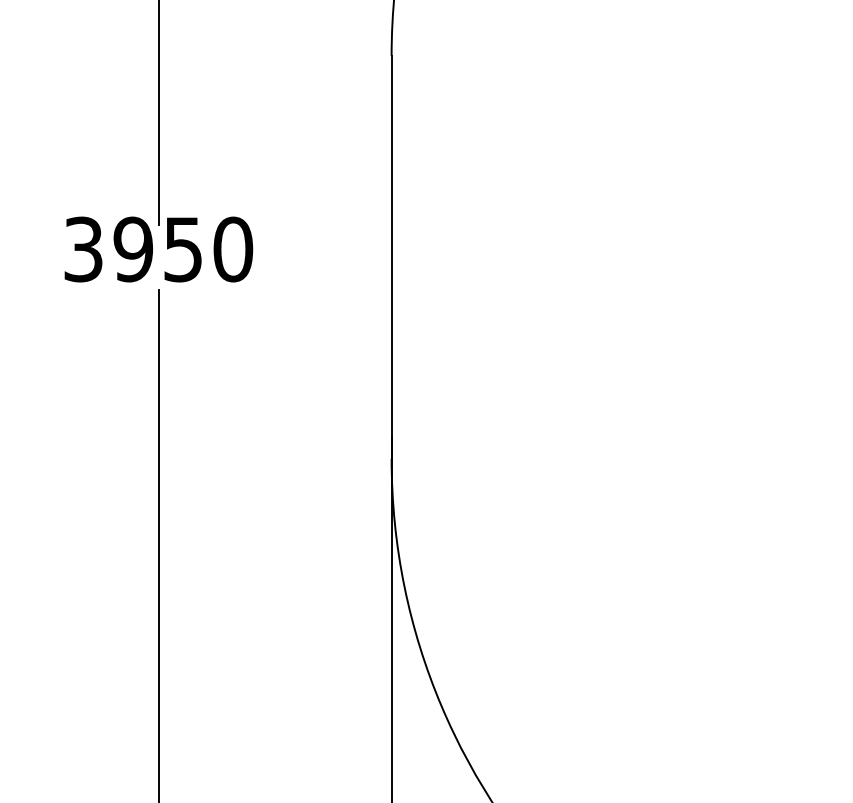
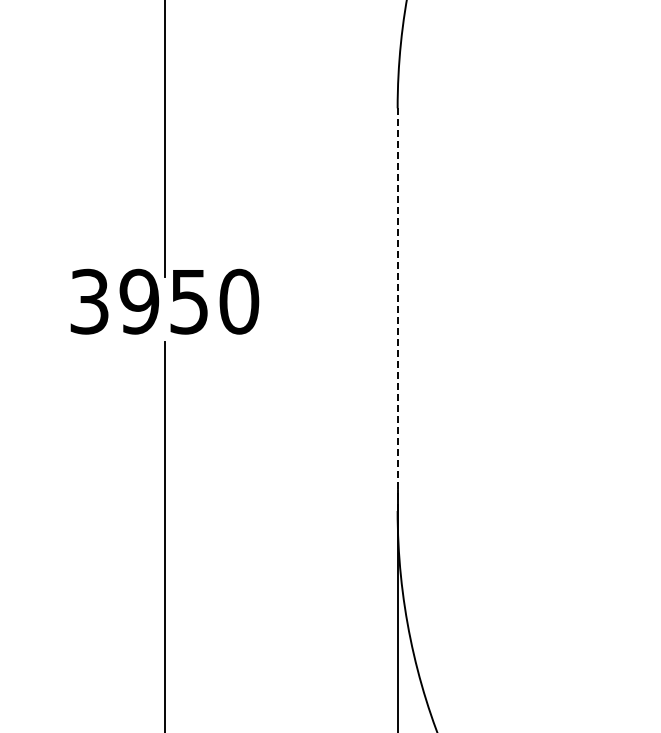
line: (391, 257) -> (397, 309), solid -> dashed

